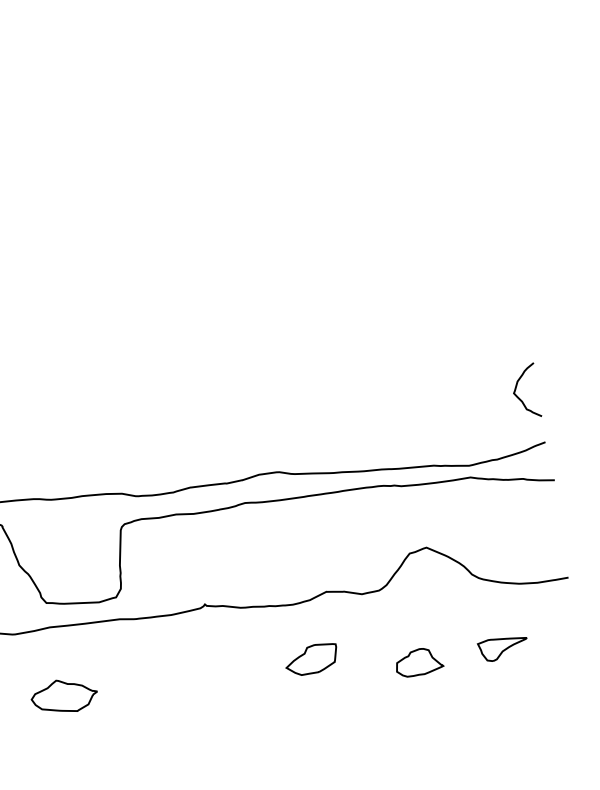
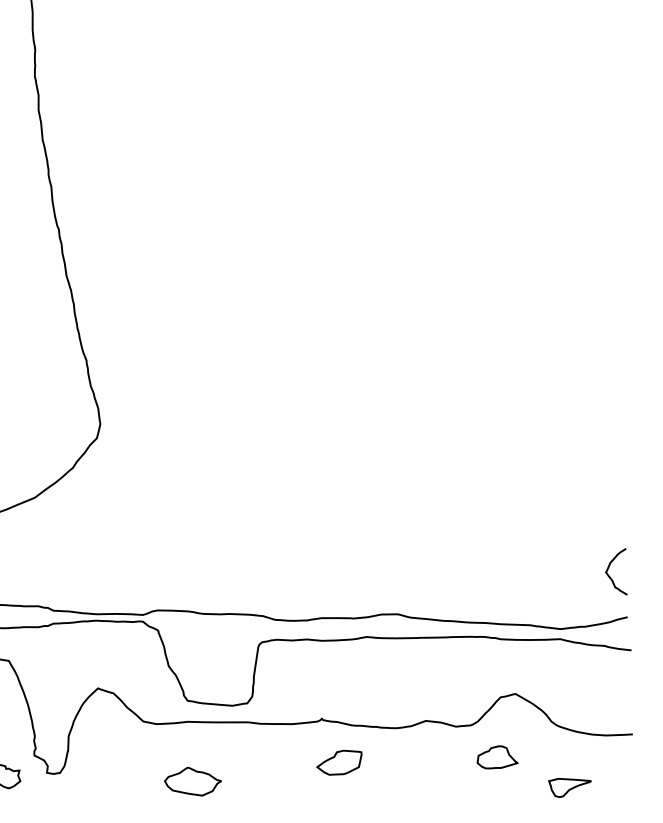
part: (311, 659) -> (339, 762), moved
part: (419, 662) -> (497, 757), moved

